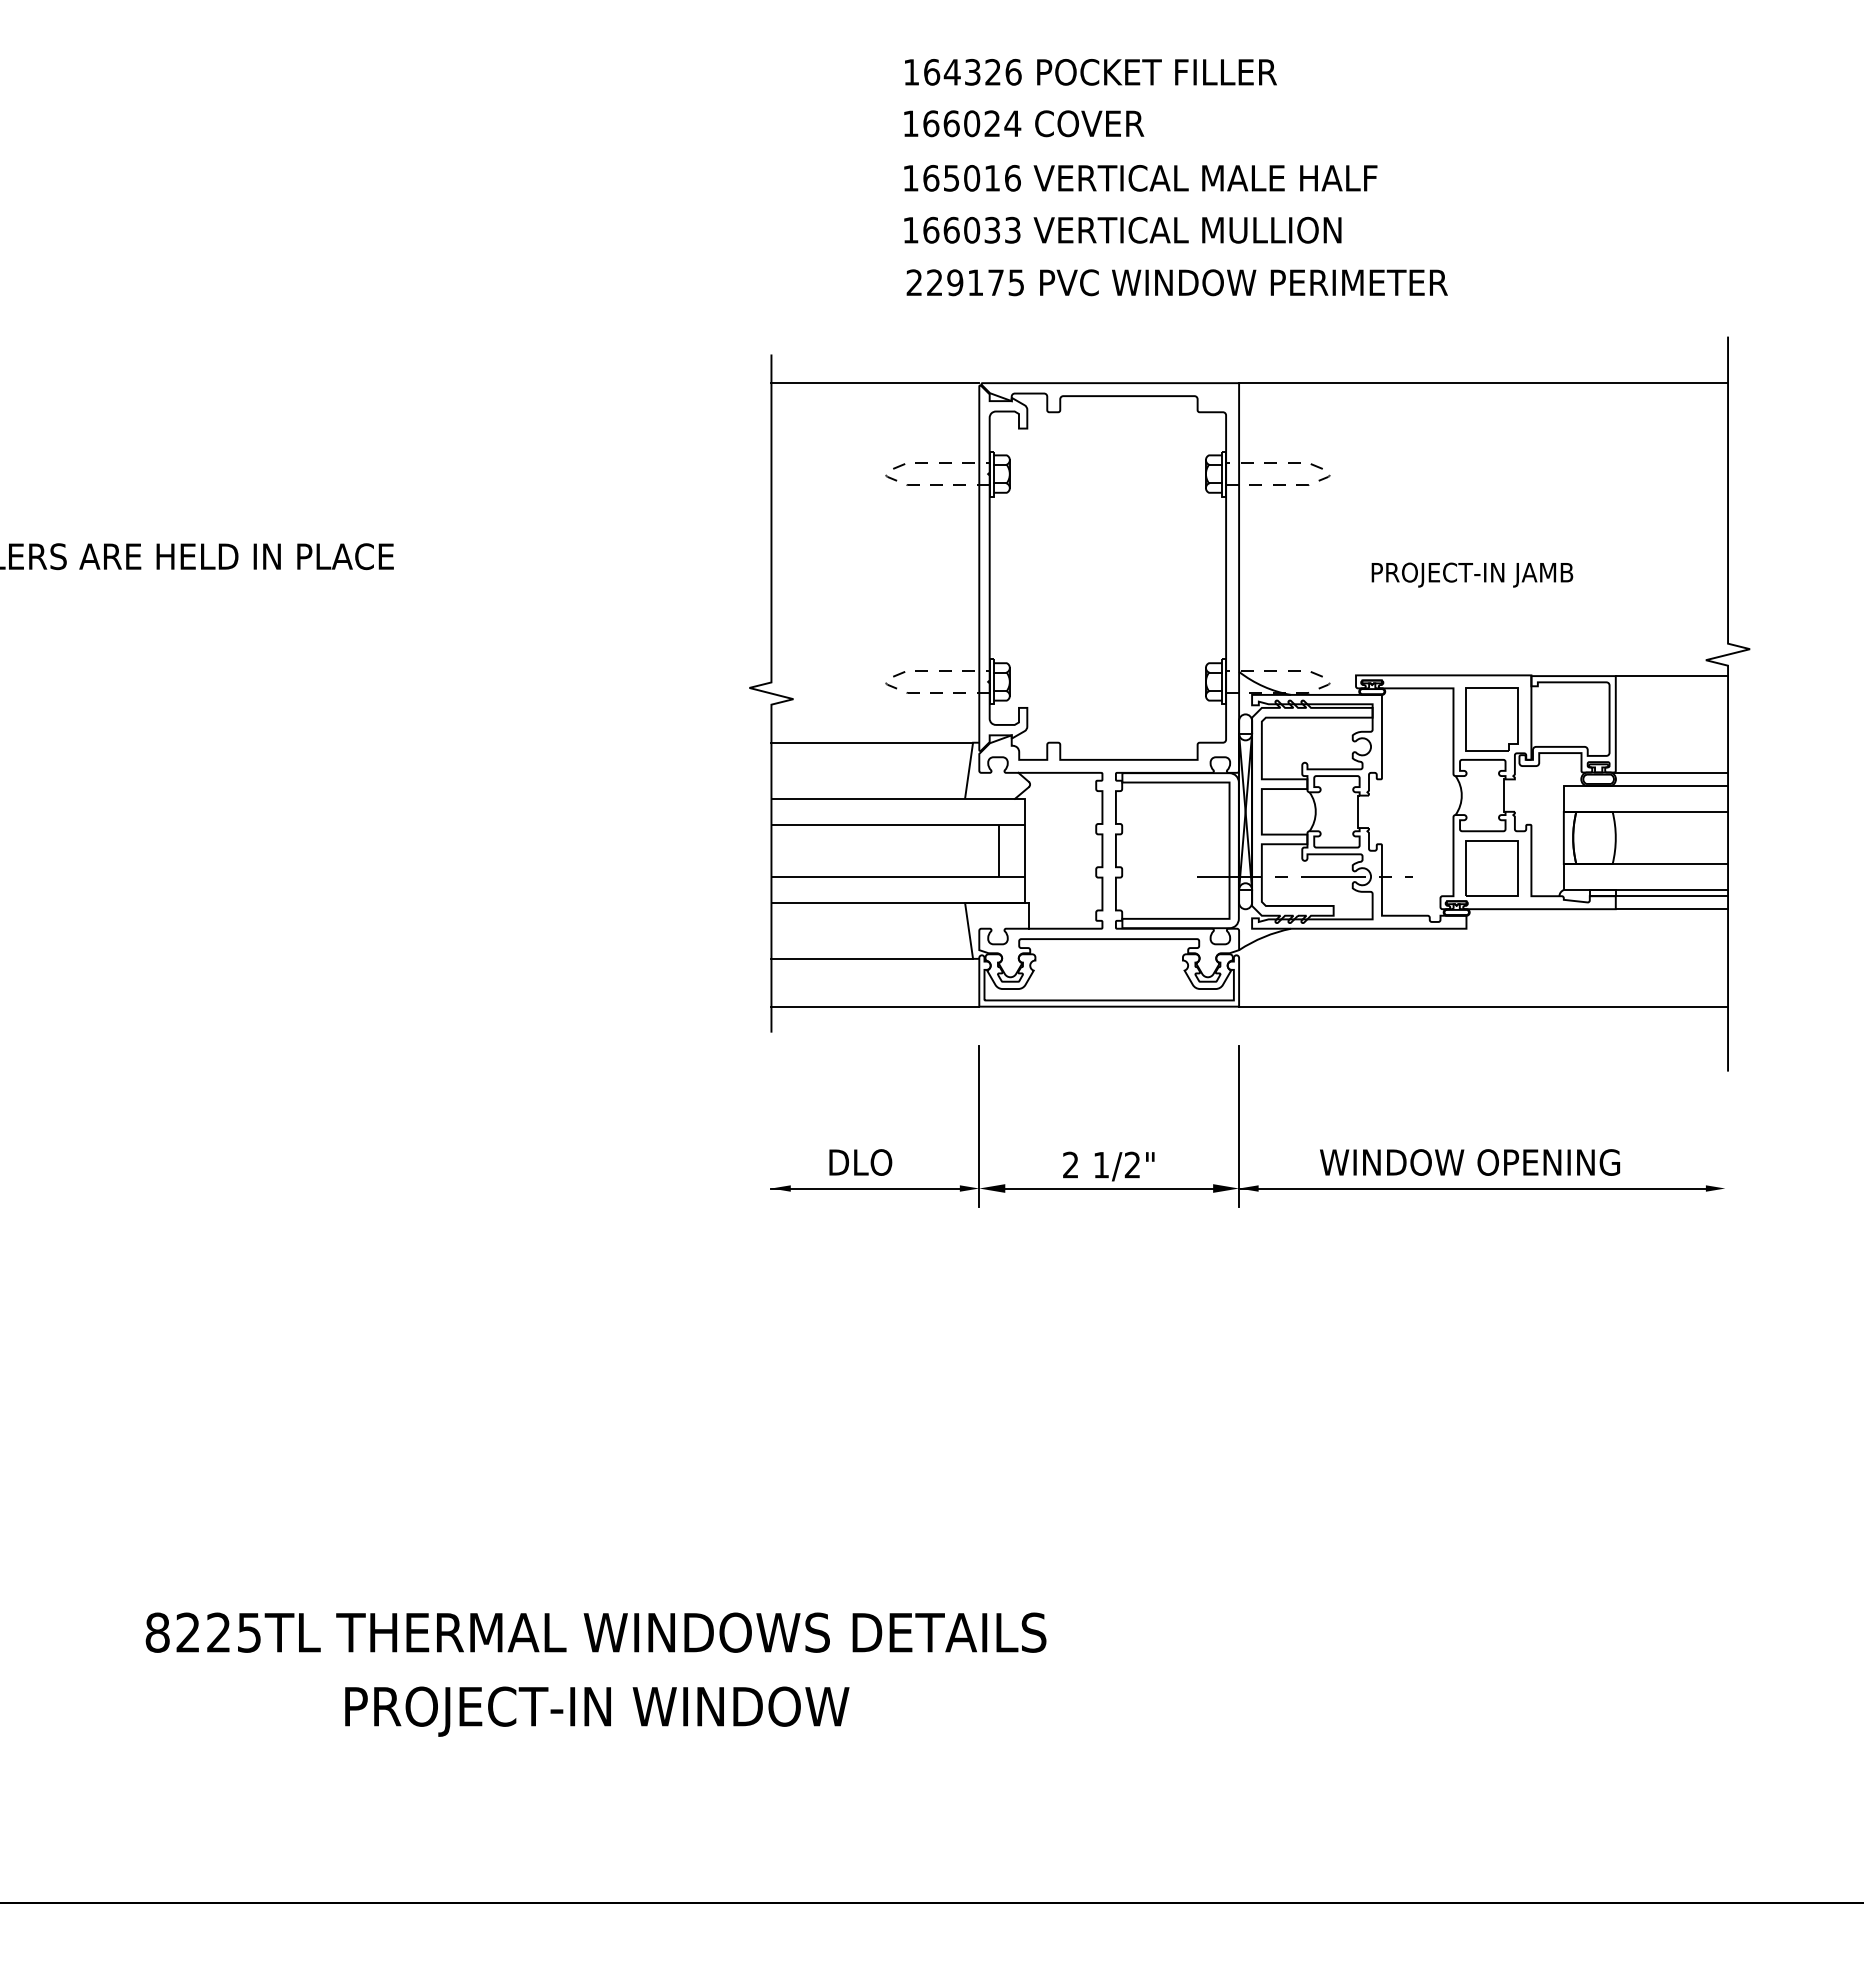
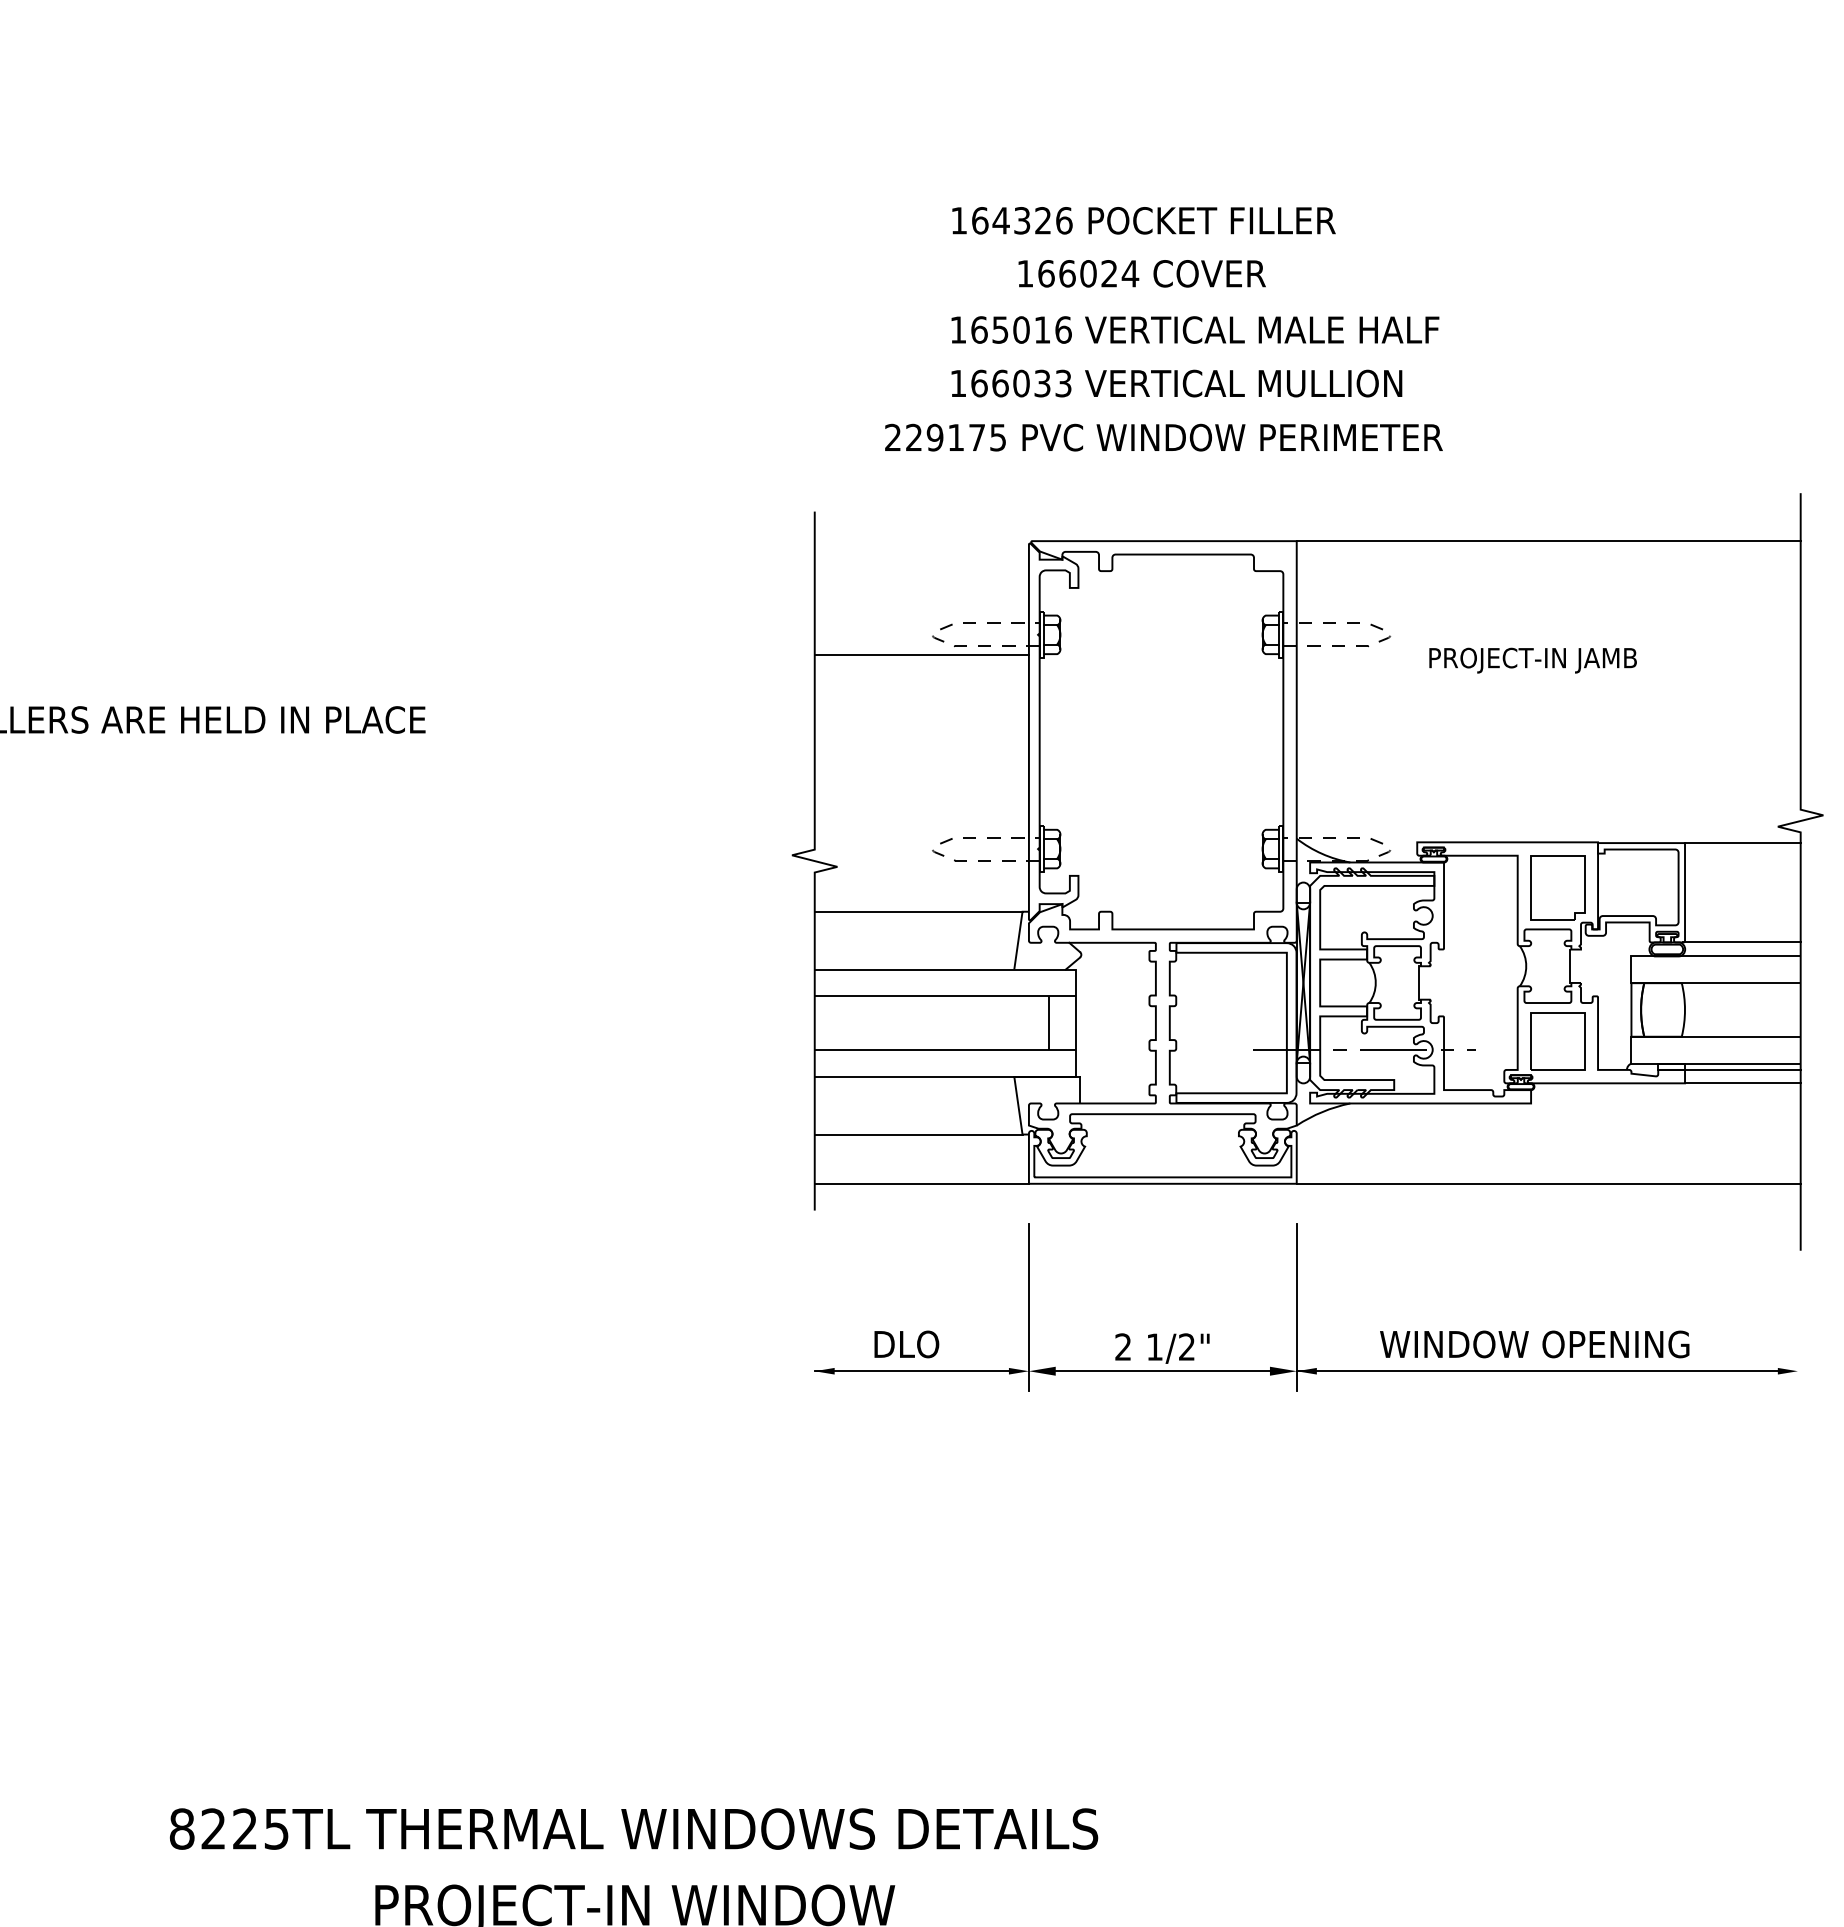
text: (1024, 123) -> (1142, 273), moved
text: (1176, 282) -> (1163, 437), moved
line: (875, 383) -> (921, 654), moved
text: (1472, 574) -> (1533, 660), moved

